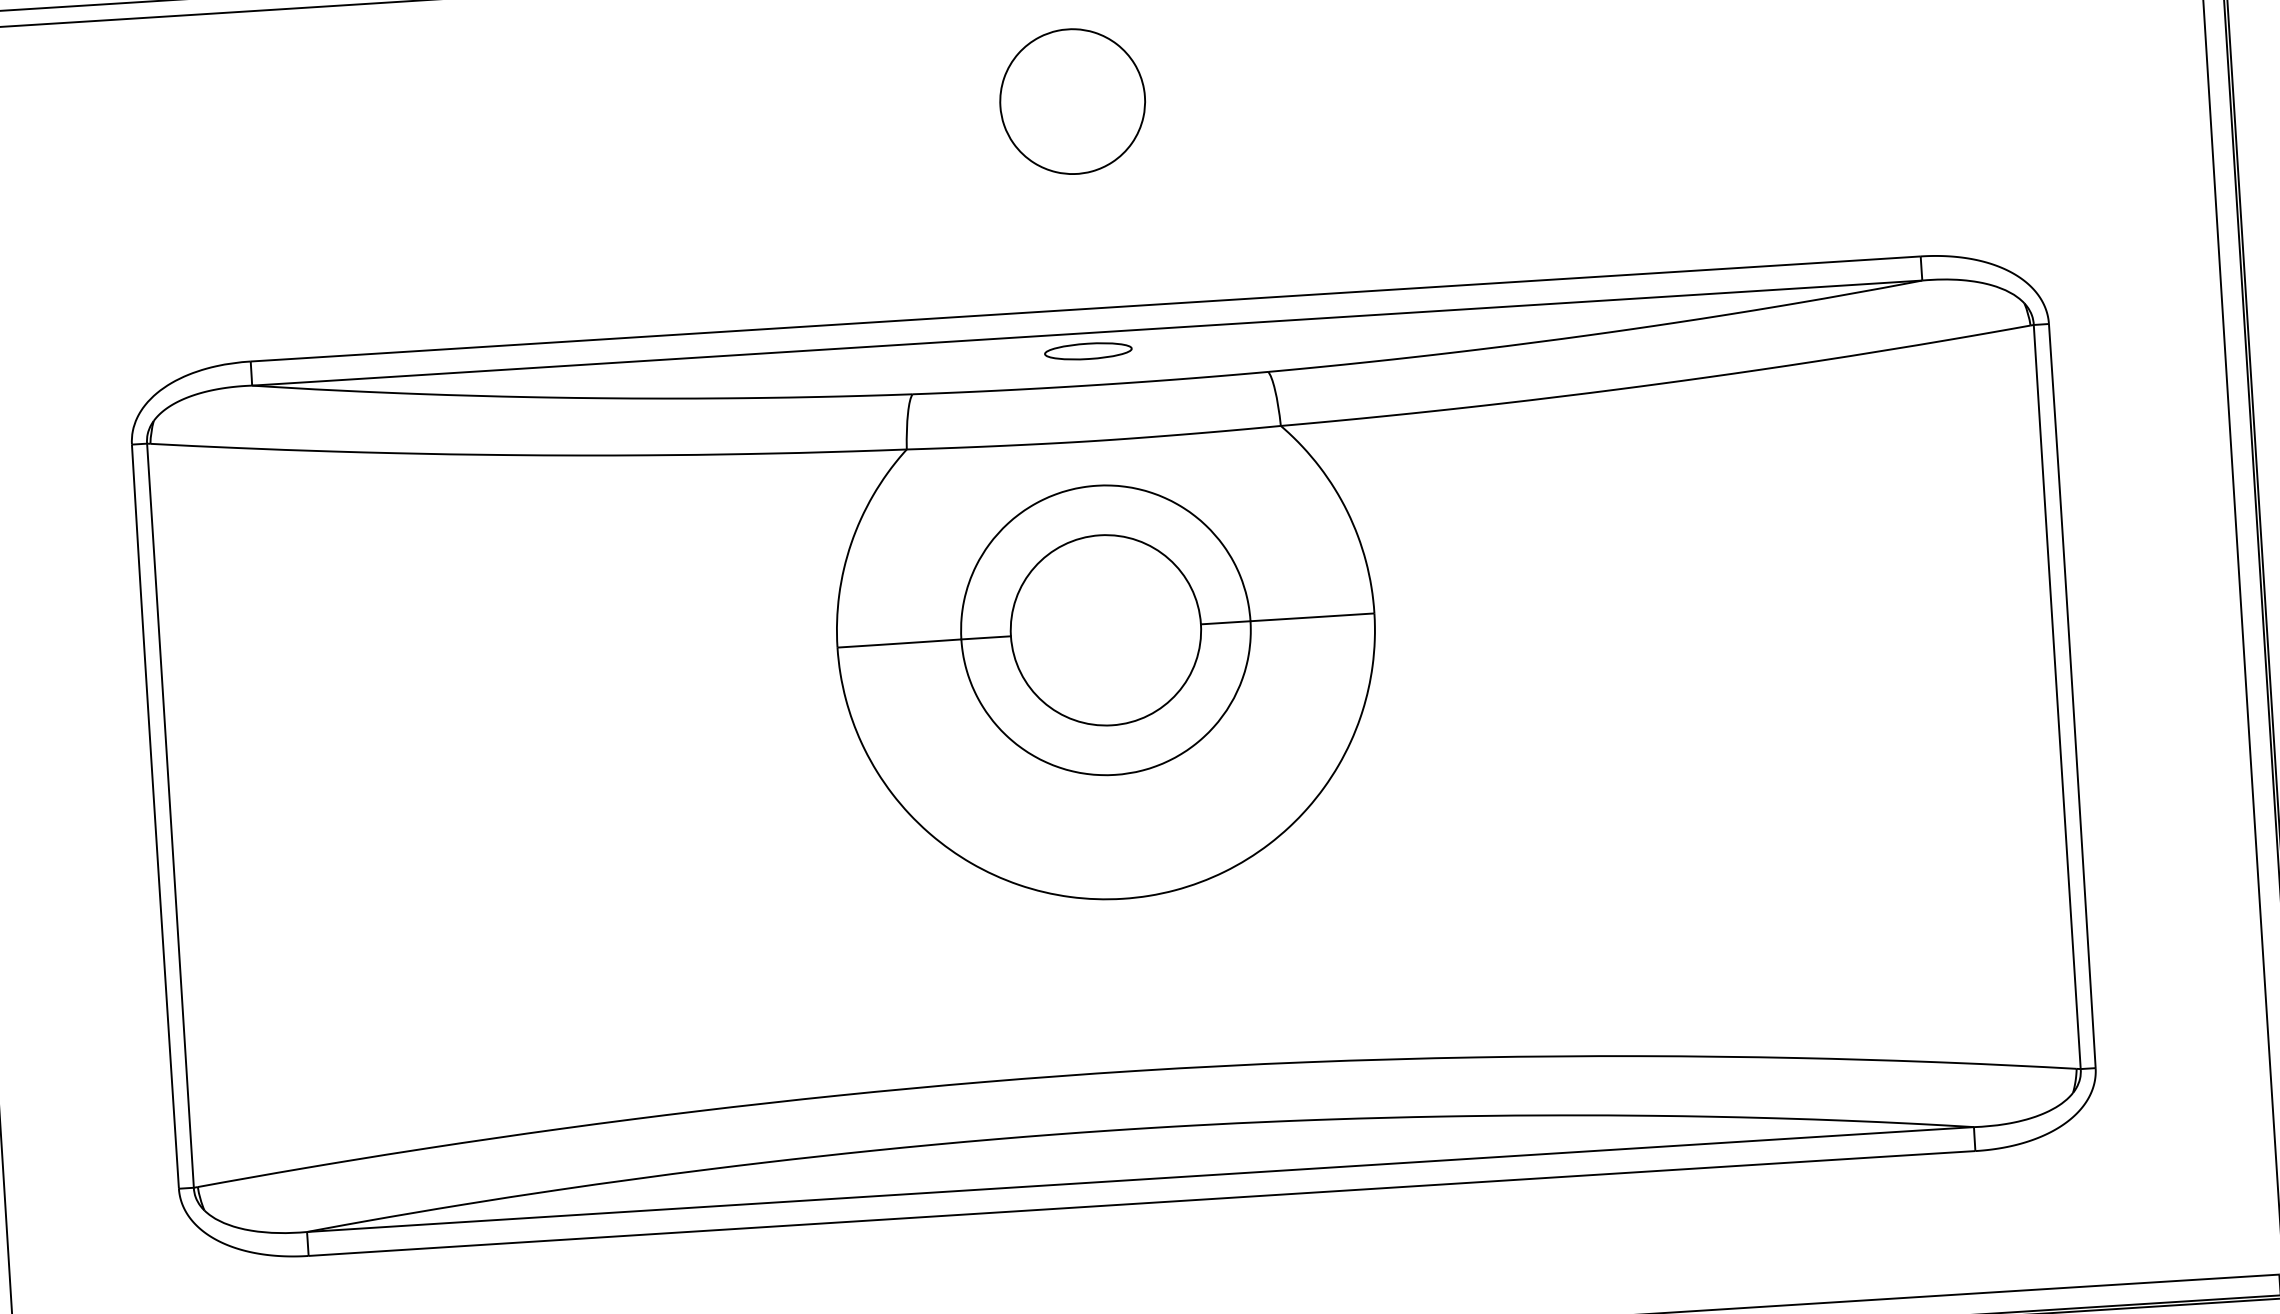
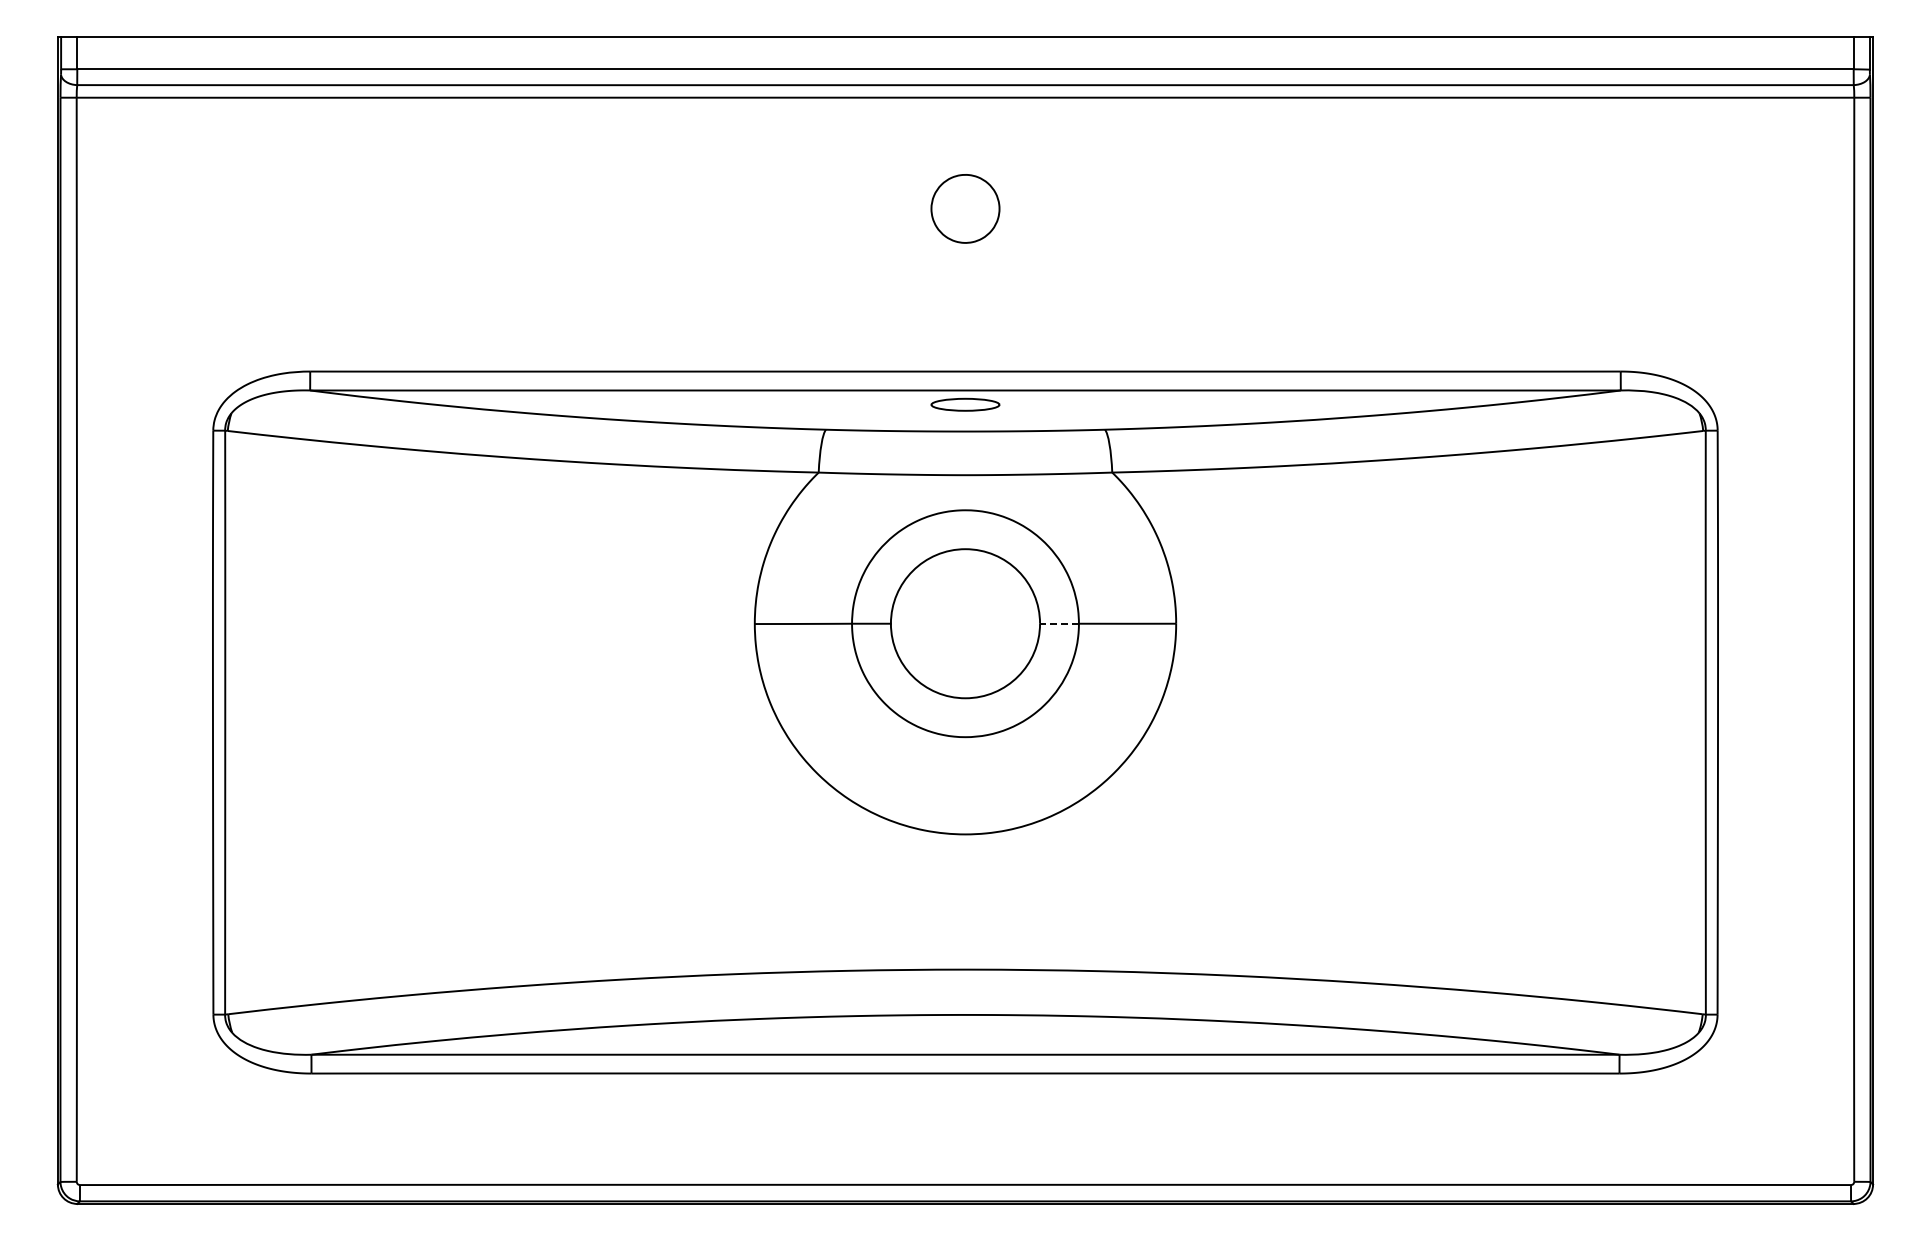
part: (1072, 101) -> (965, 208), size x0.6
line: (1224, 622) -> (1058, 623), solid -> dashed

